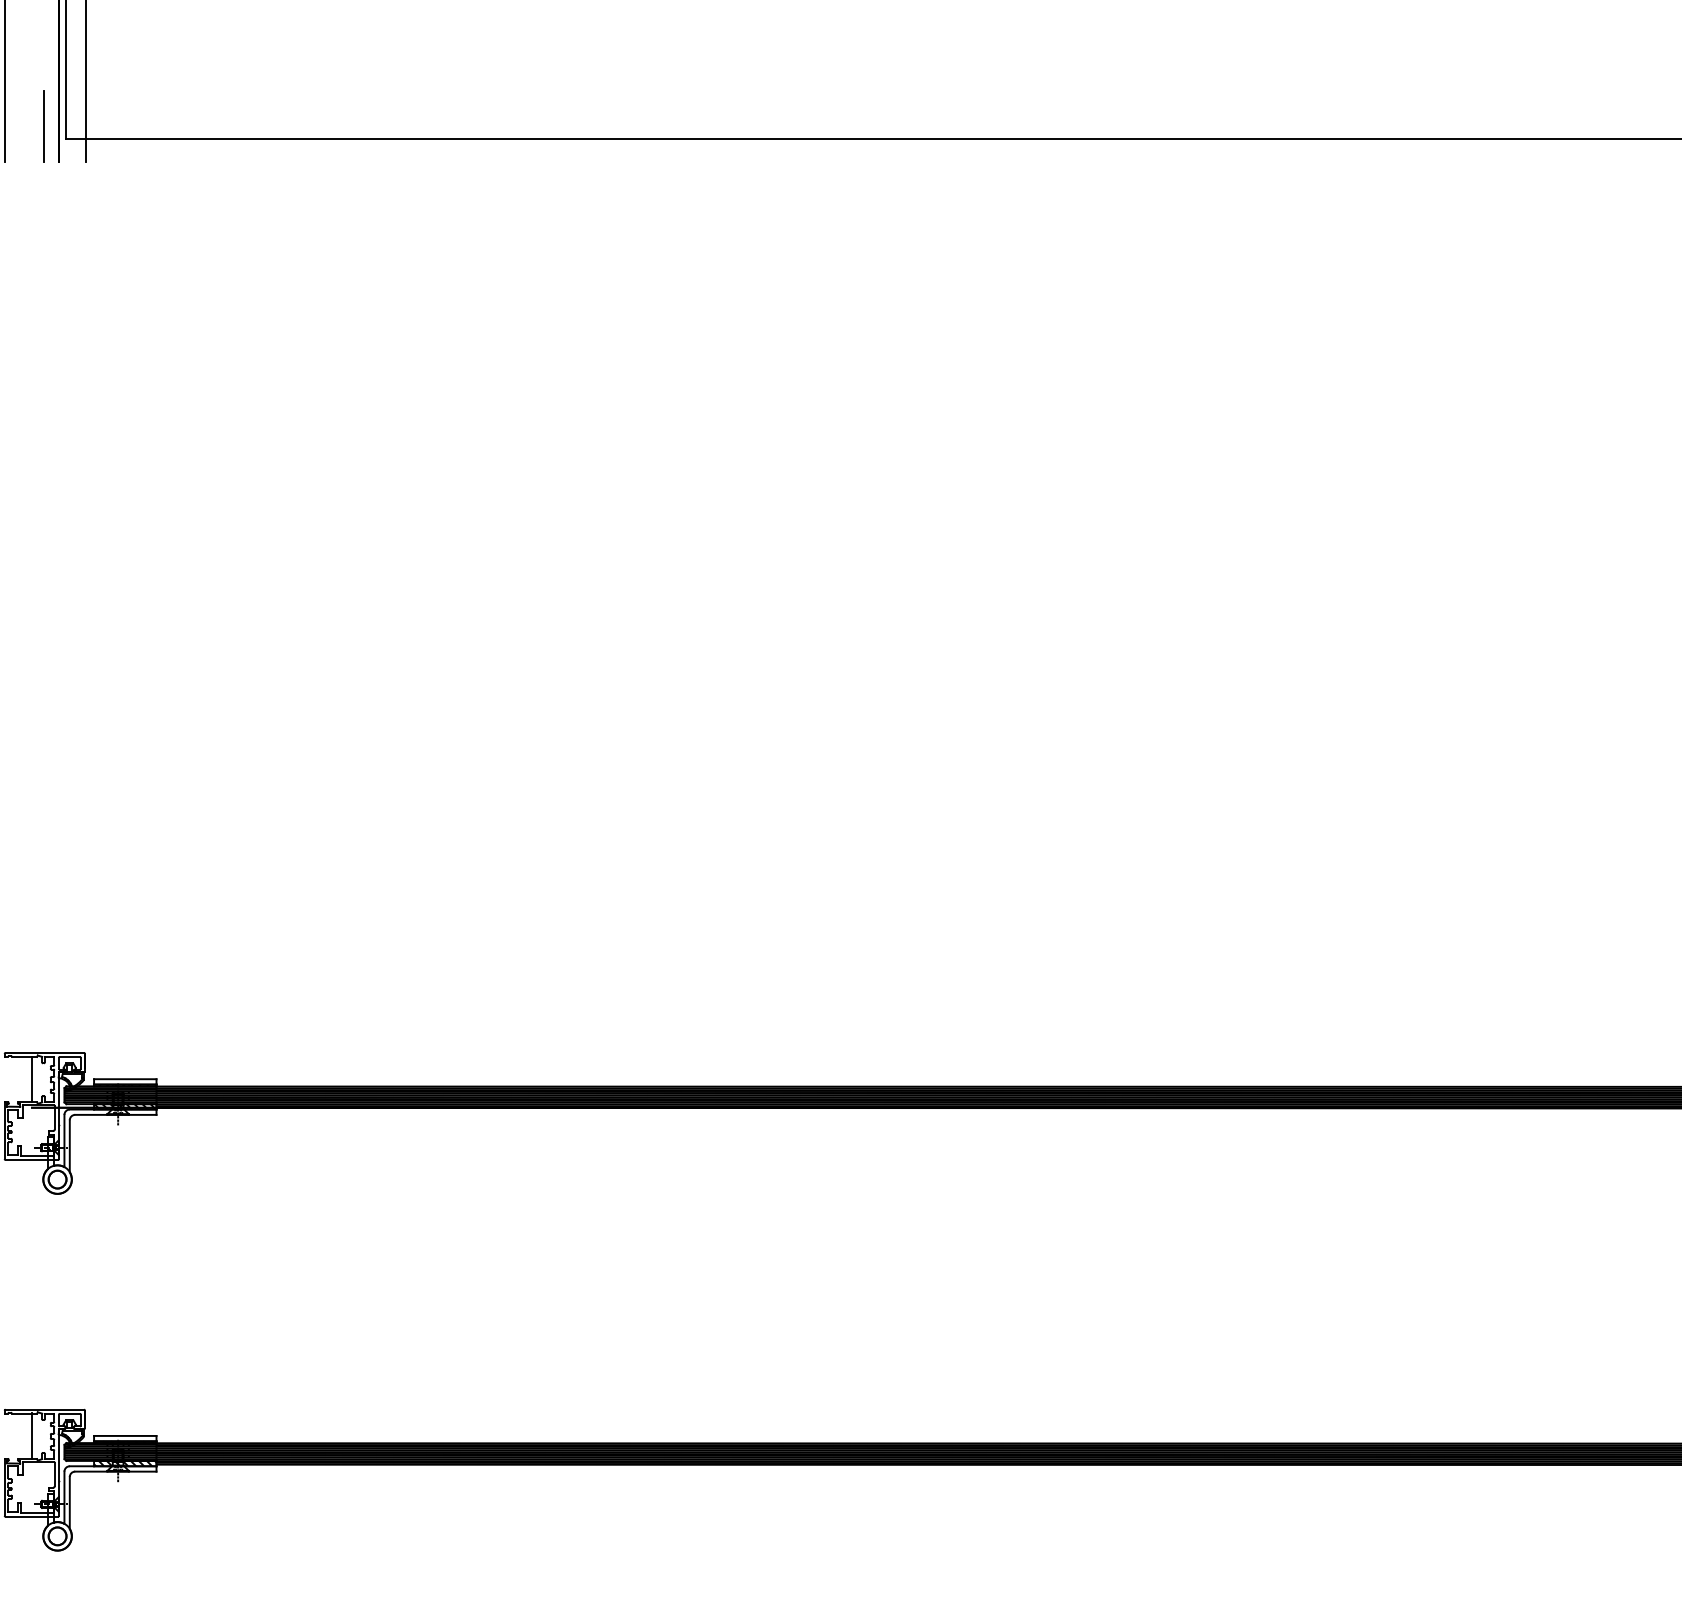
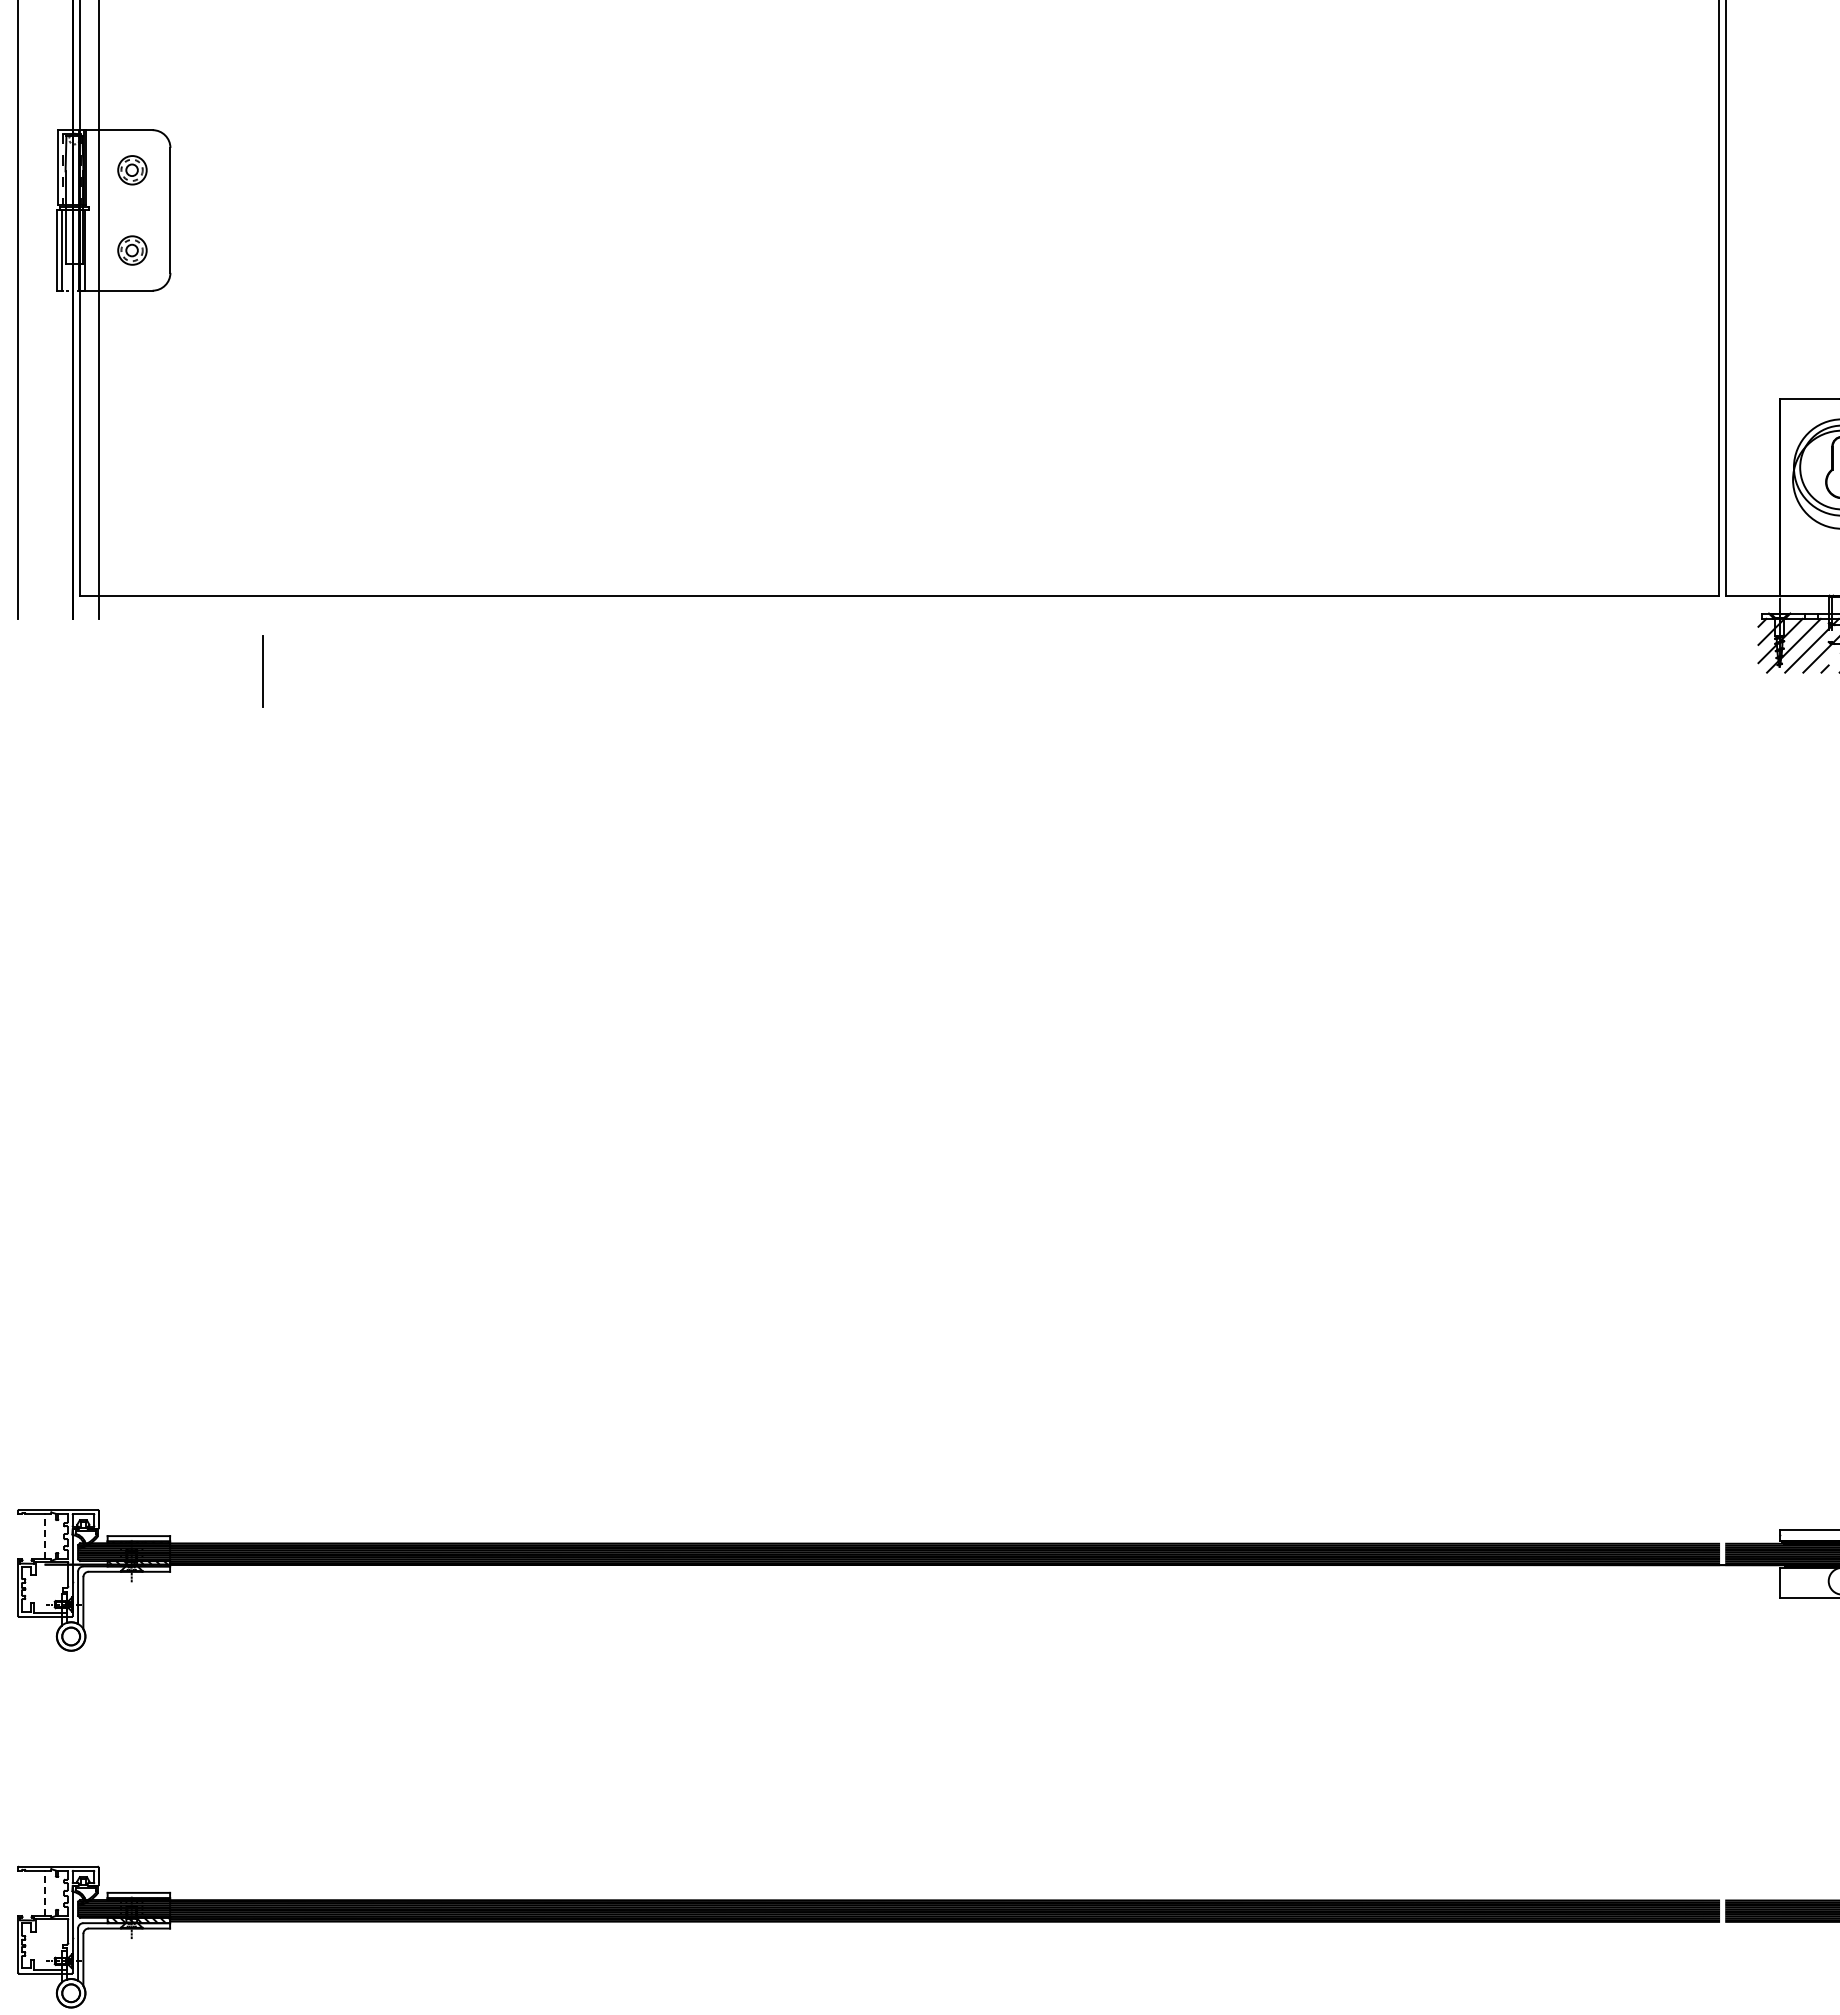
line: (43, 126) -> (262, 671), moved
line: (31, 1079) -> (45, 1536), solid -> dashed
line: (31, 1435) -> (45, 1892), solid -> dashed

